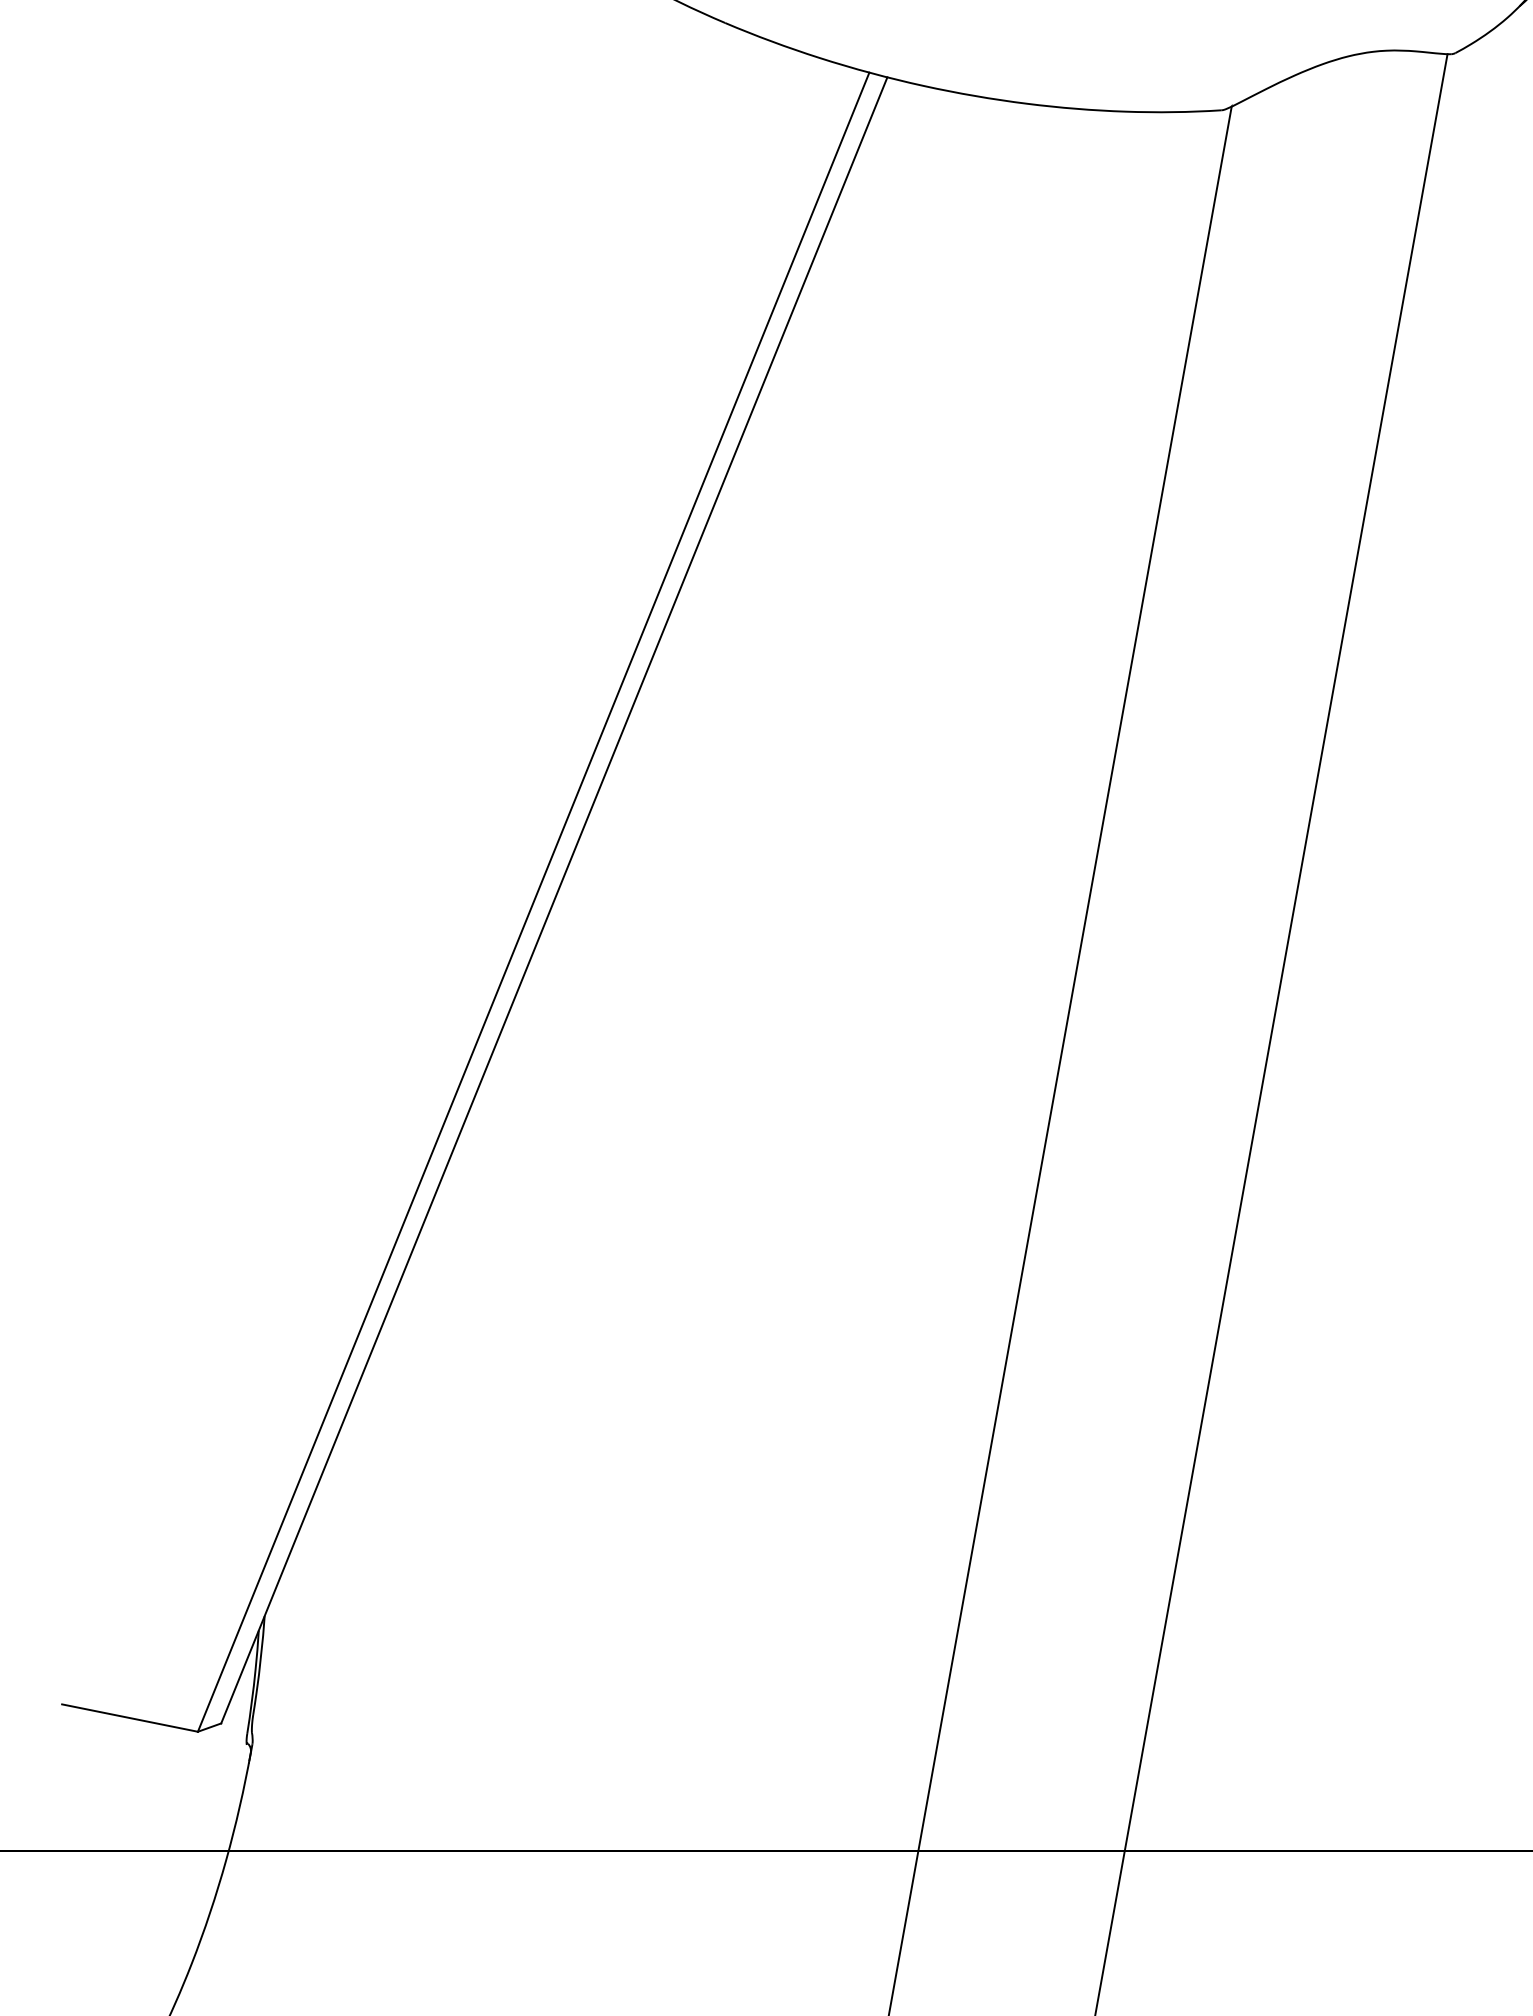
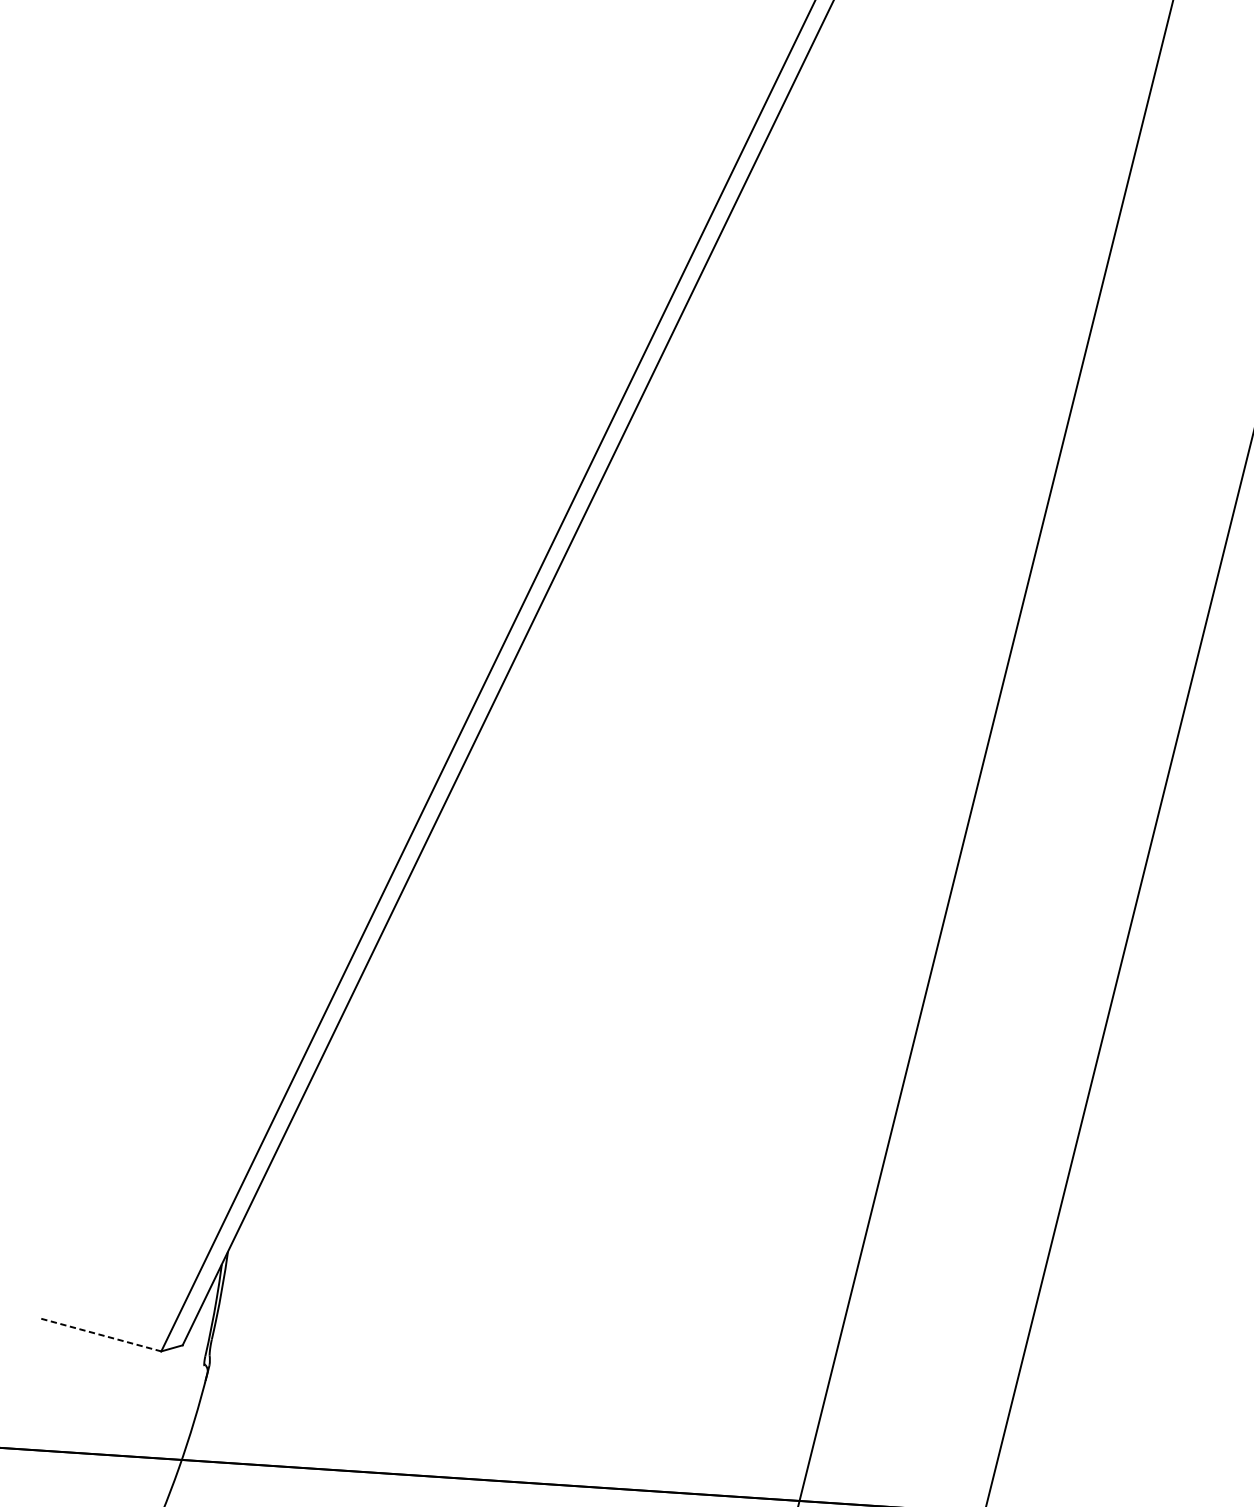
line: (130, 1718) -> (101, 1335), solid -> dashed

